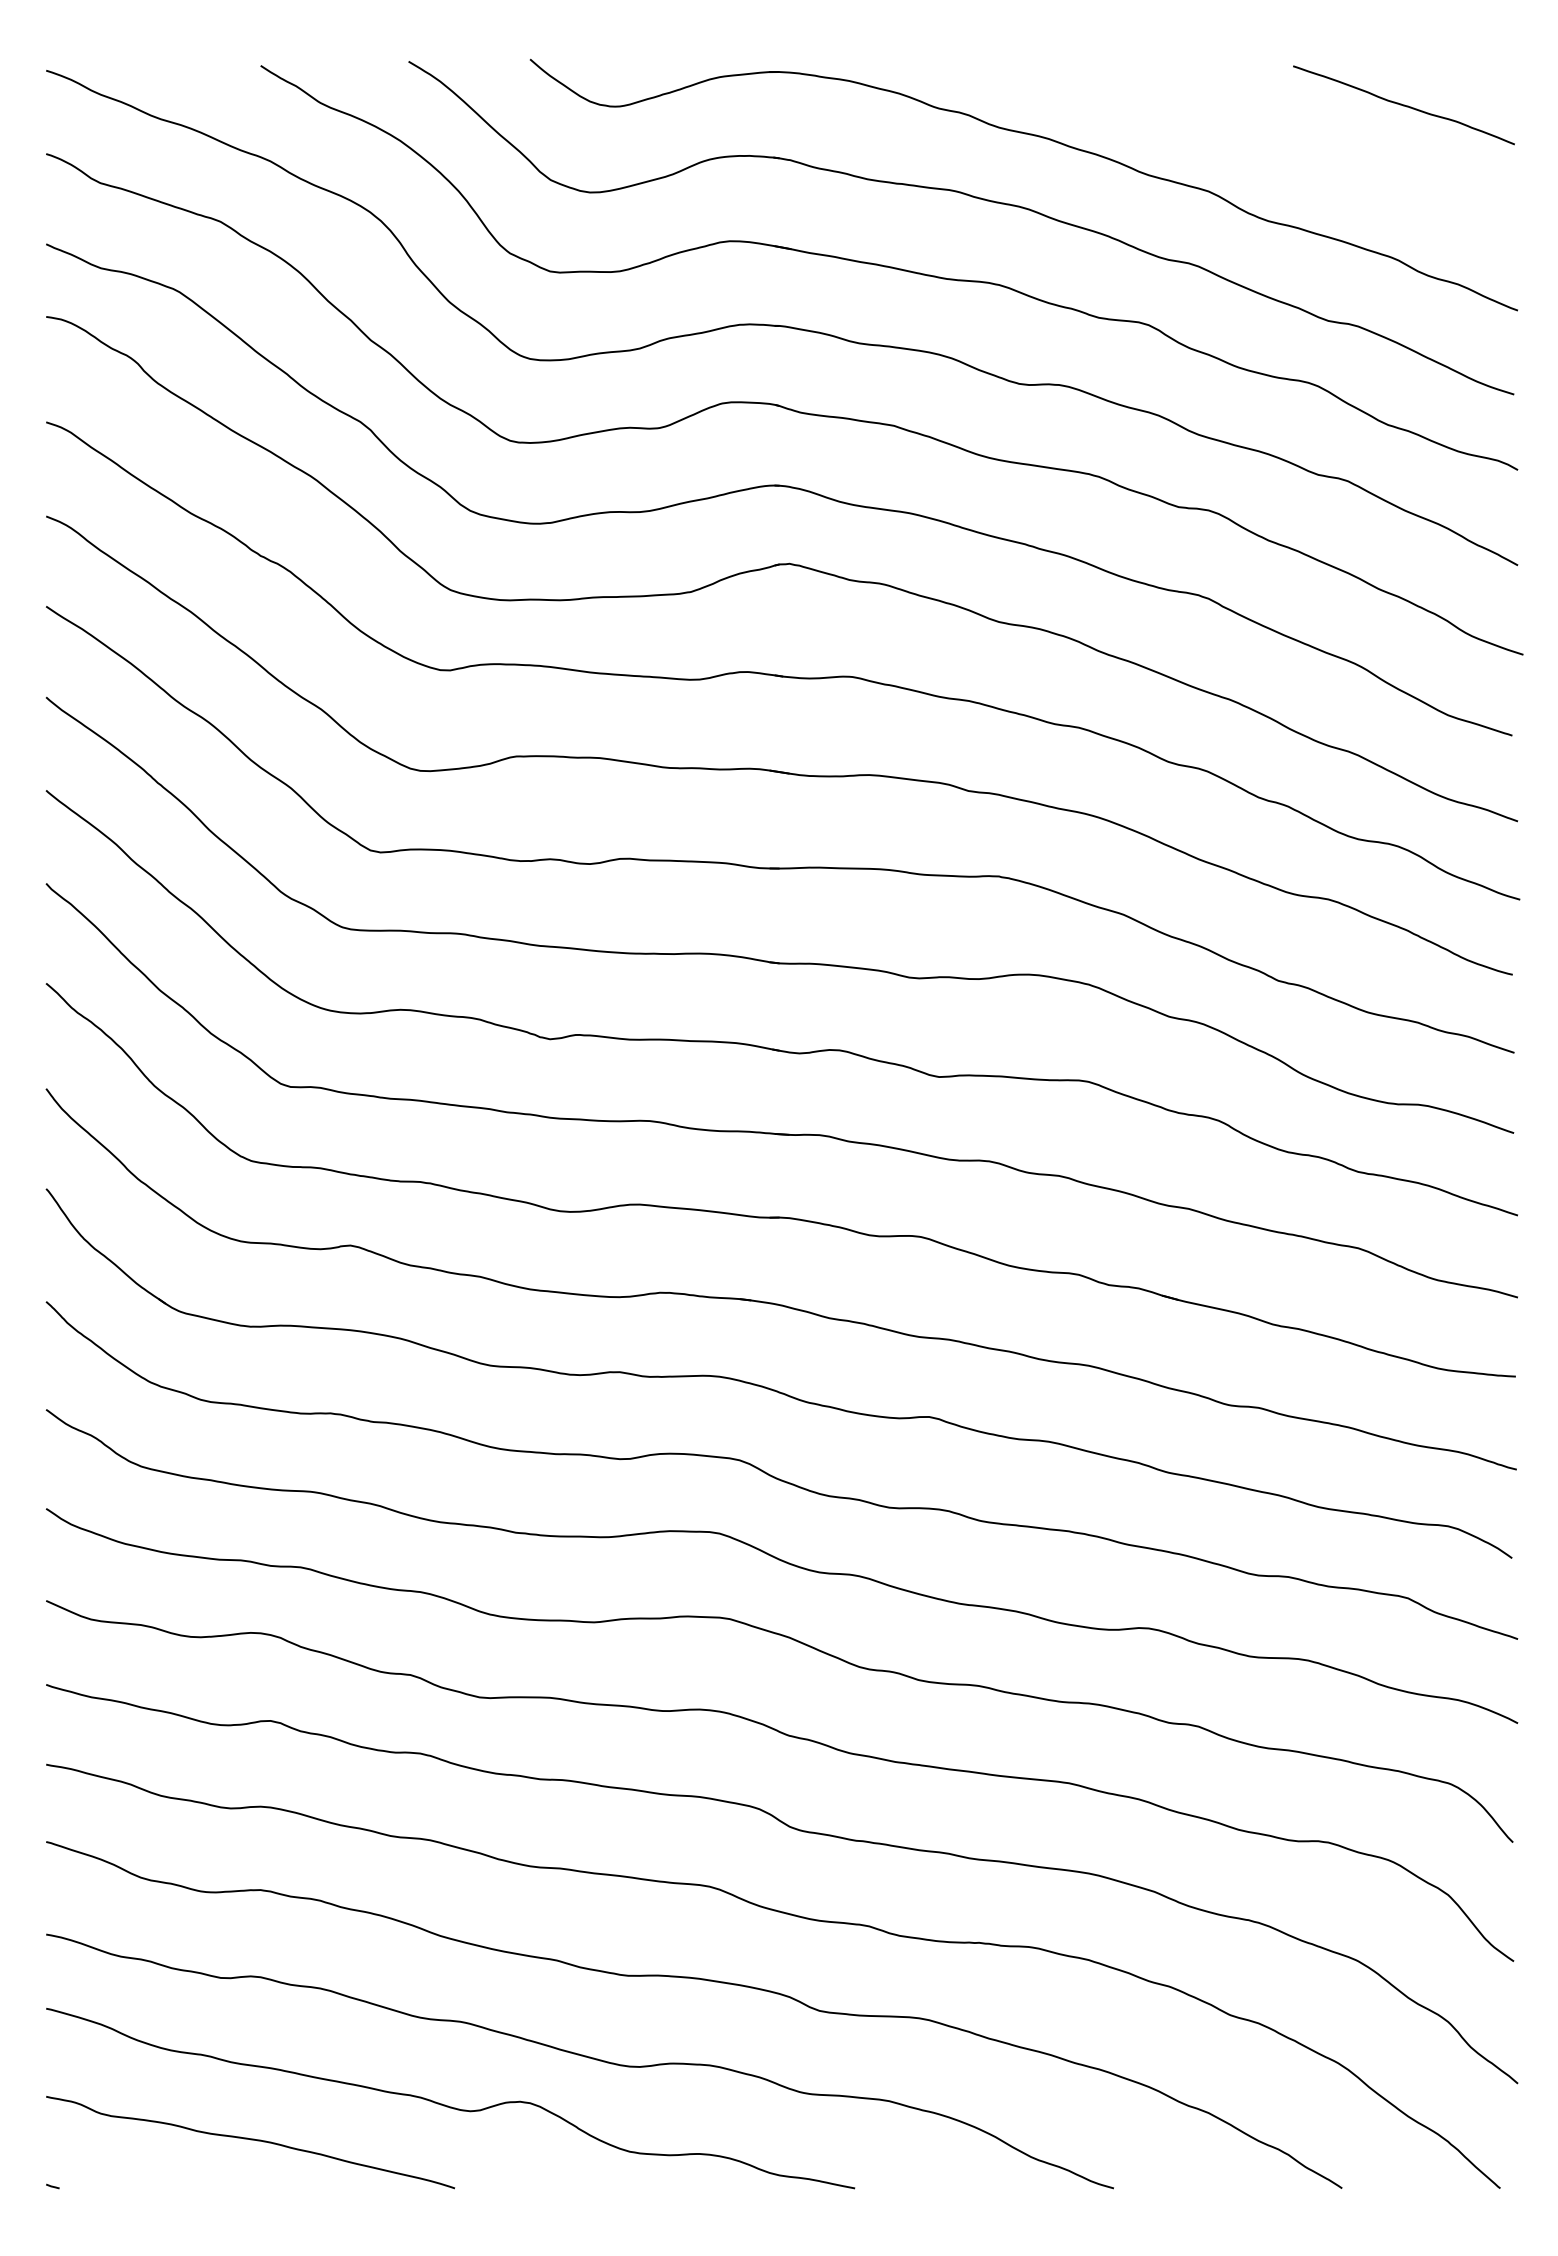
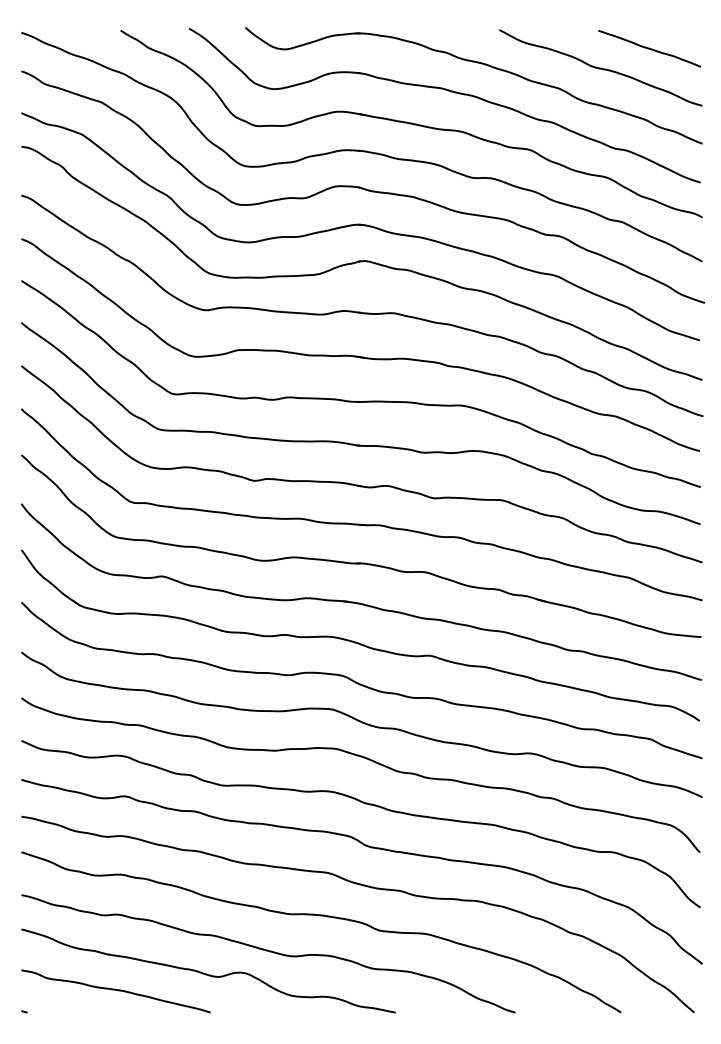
curve: (1297, 145) -> (600, 67), added

